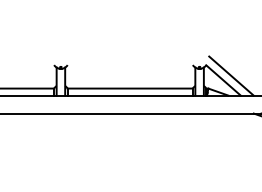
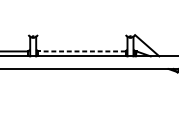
line: (231, 75) -> (152, 42), removed
line: (130, 88) -> (82, 51), solid -> dashed

